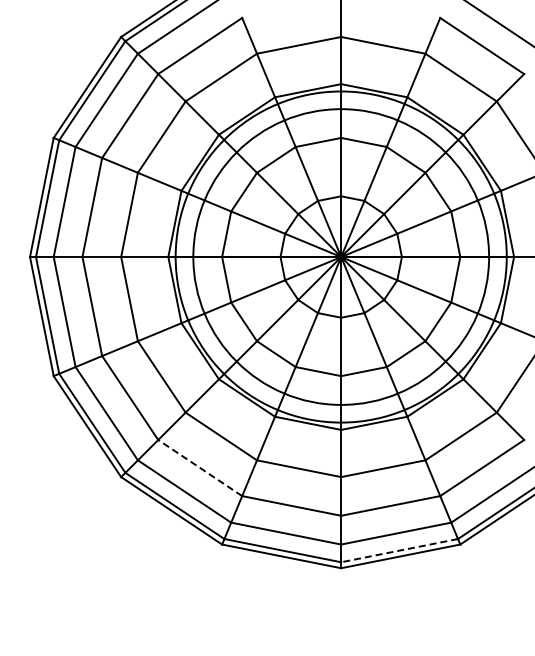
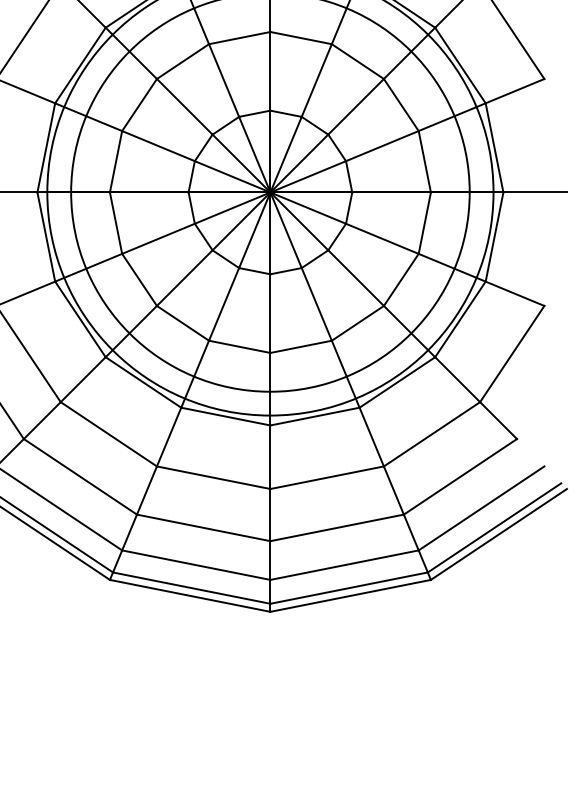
line: (199, 467) -> (79, 476), dashed -> solid
line: (399, 550) -> (348, 587), dashed -> solid

